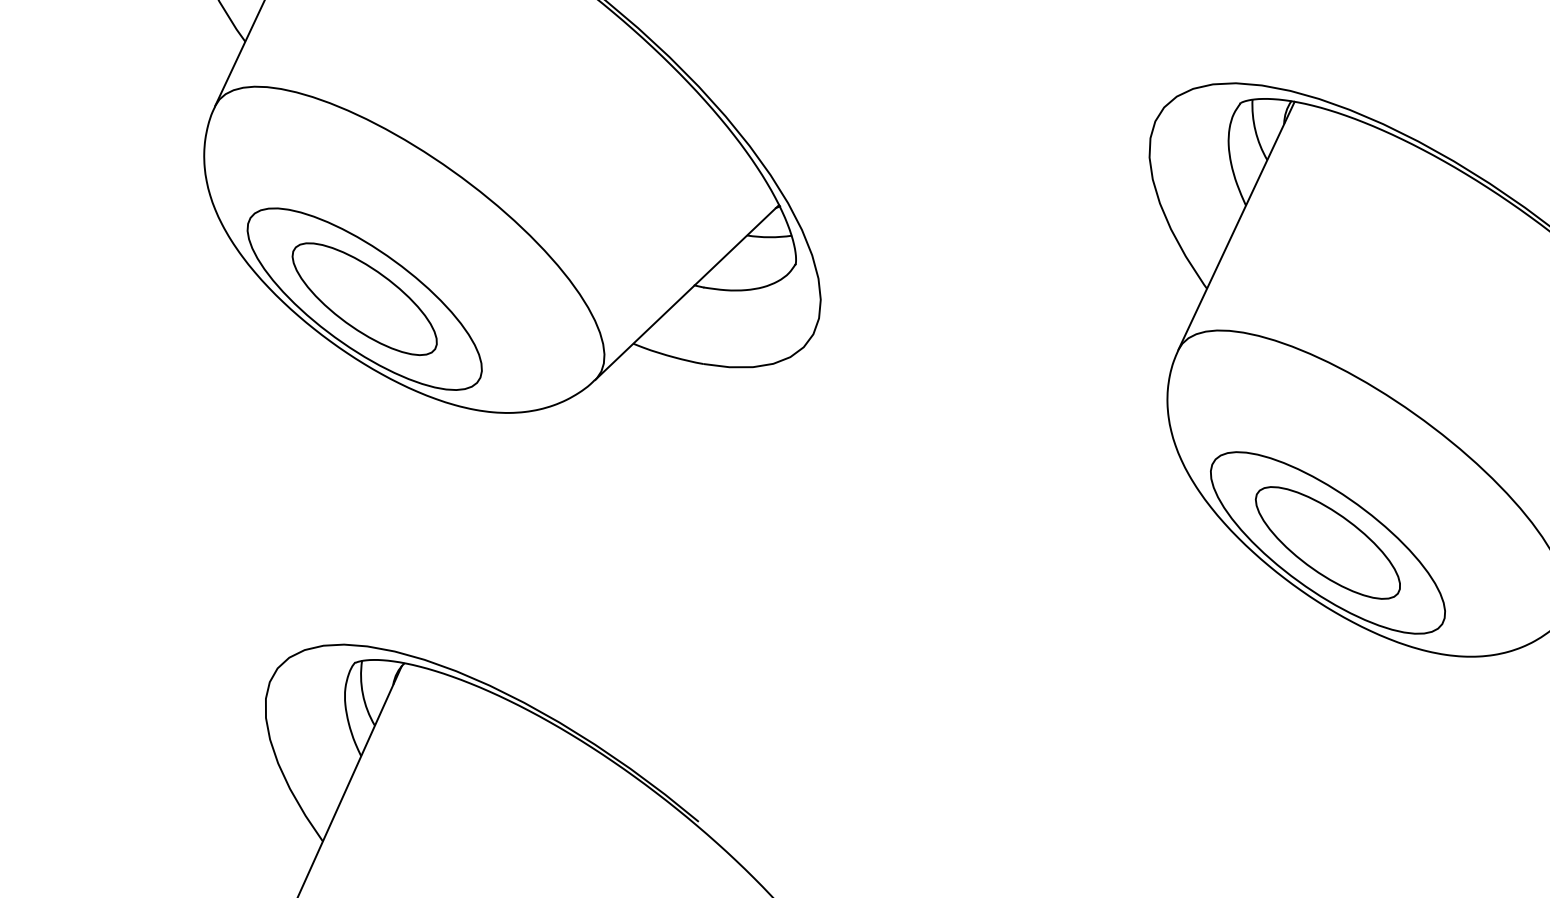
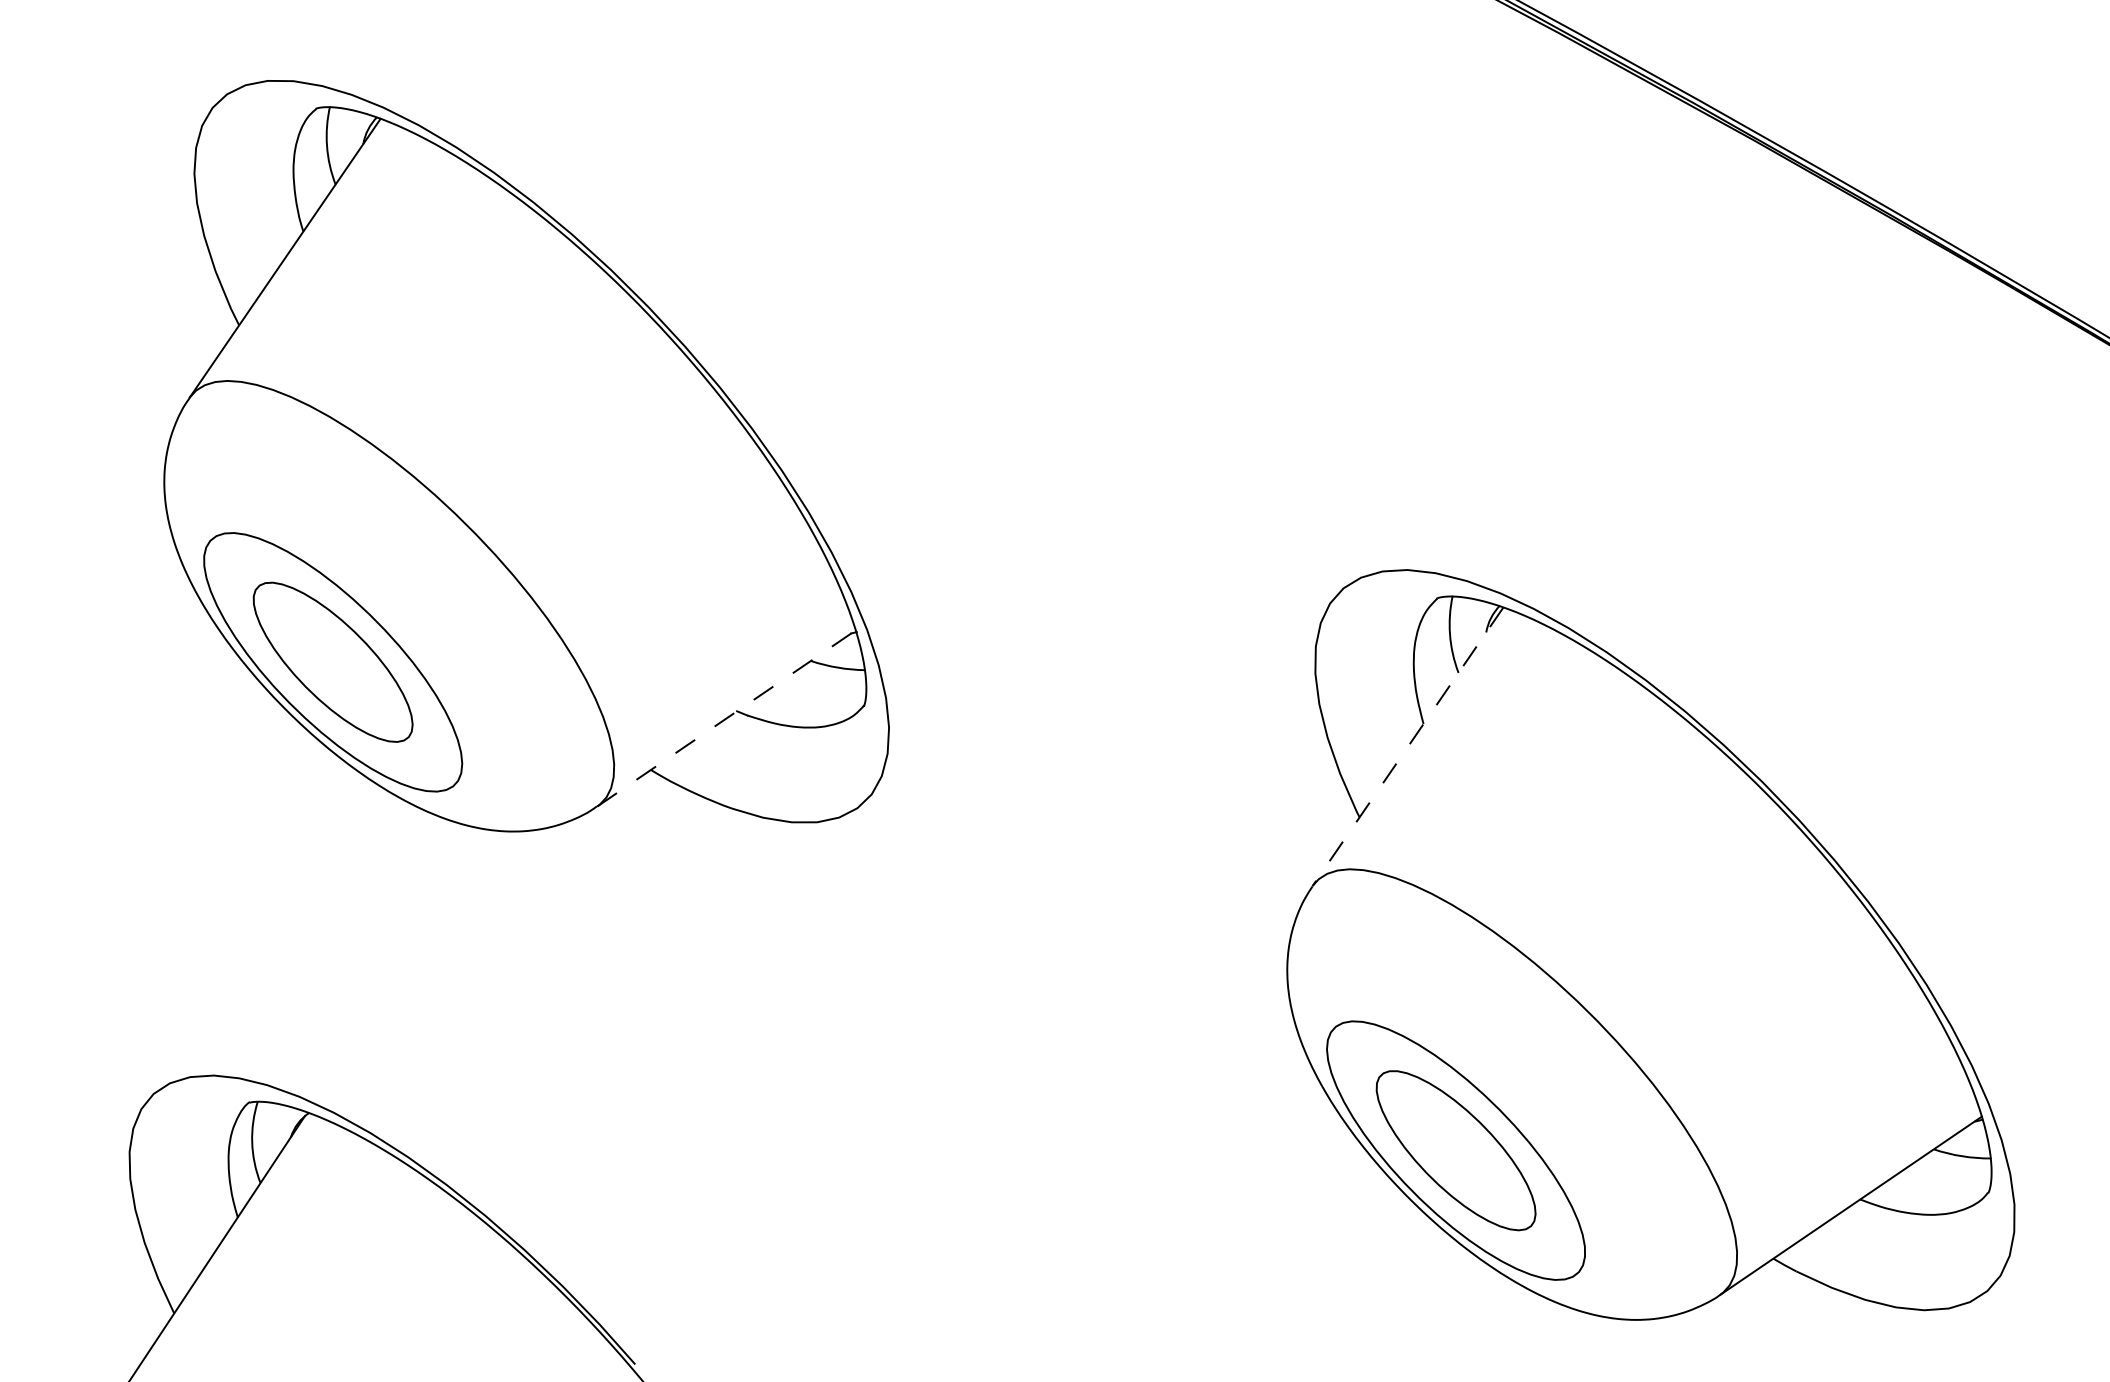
line: (1236, 225) -> (1407, 746), solid -> dashed
line: (687, 292) -> (726, 718), solid -> dashed

